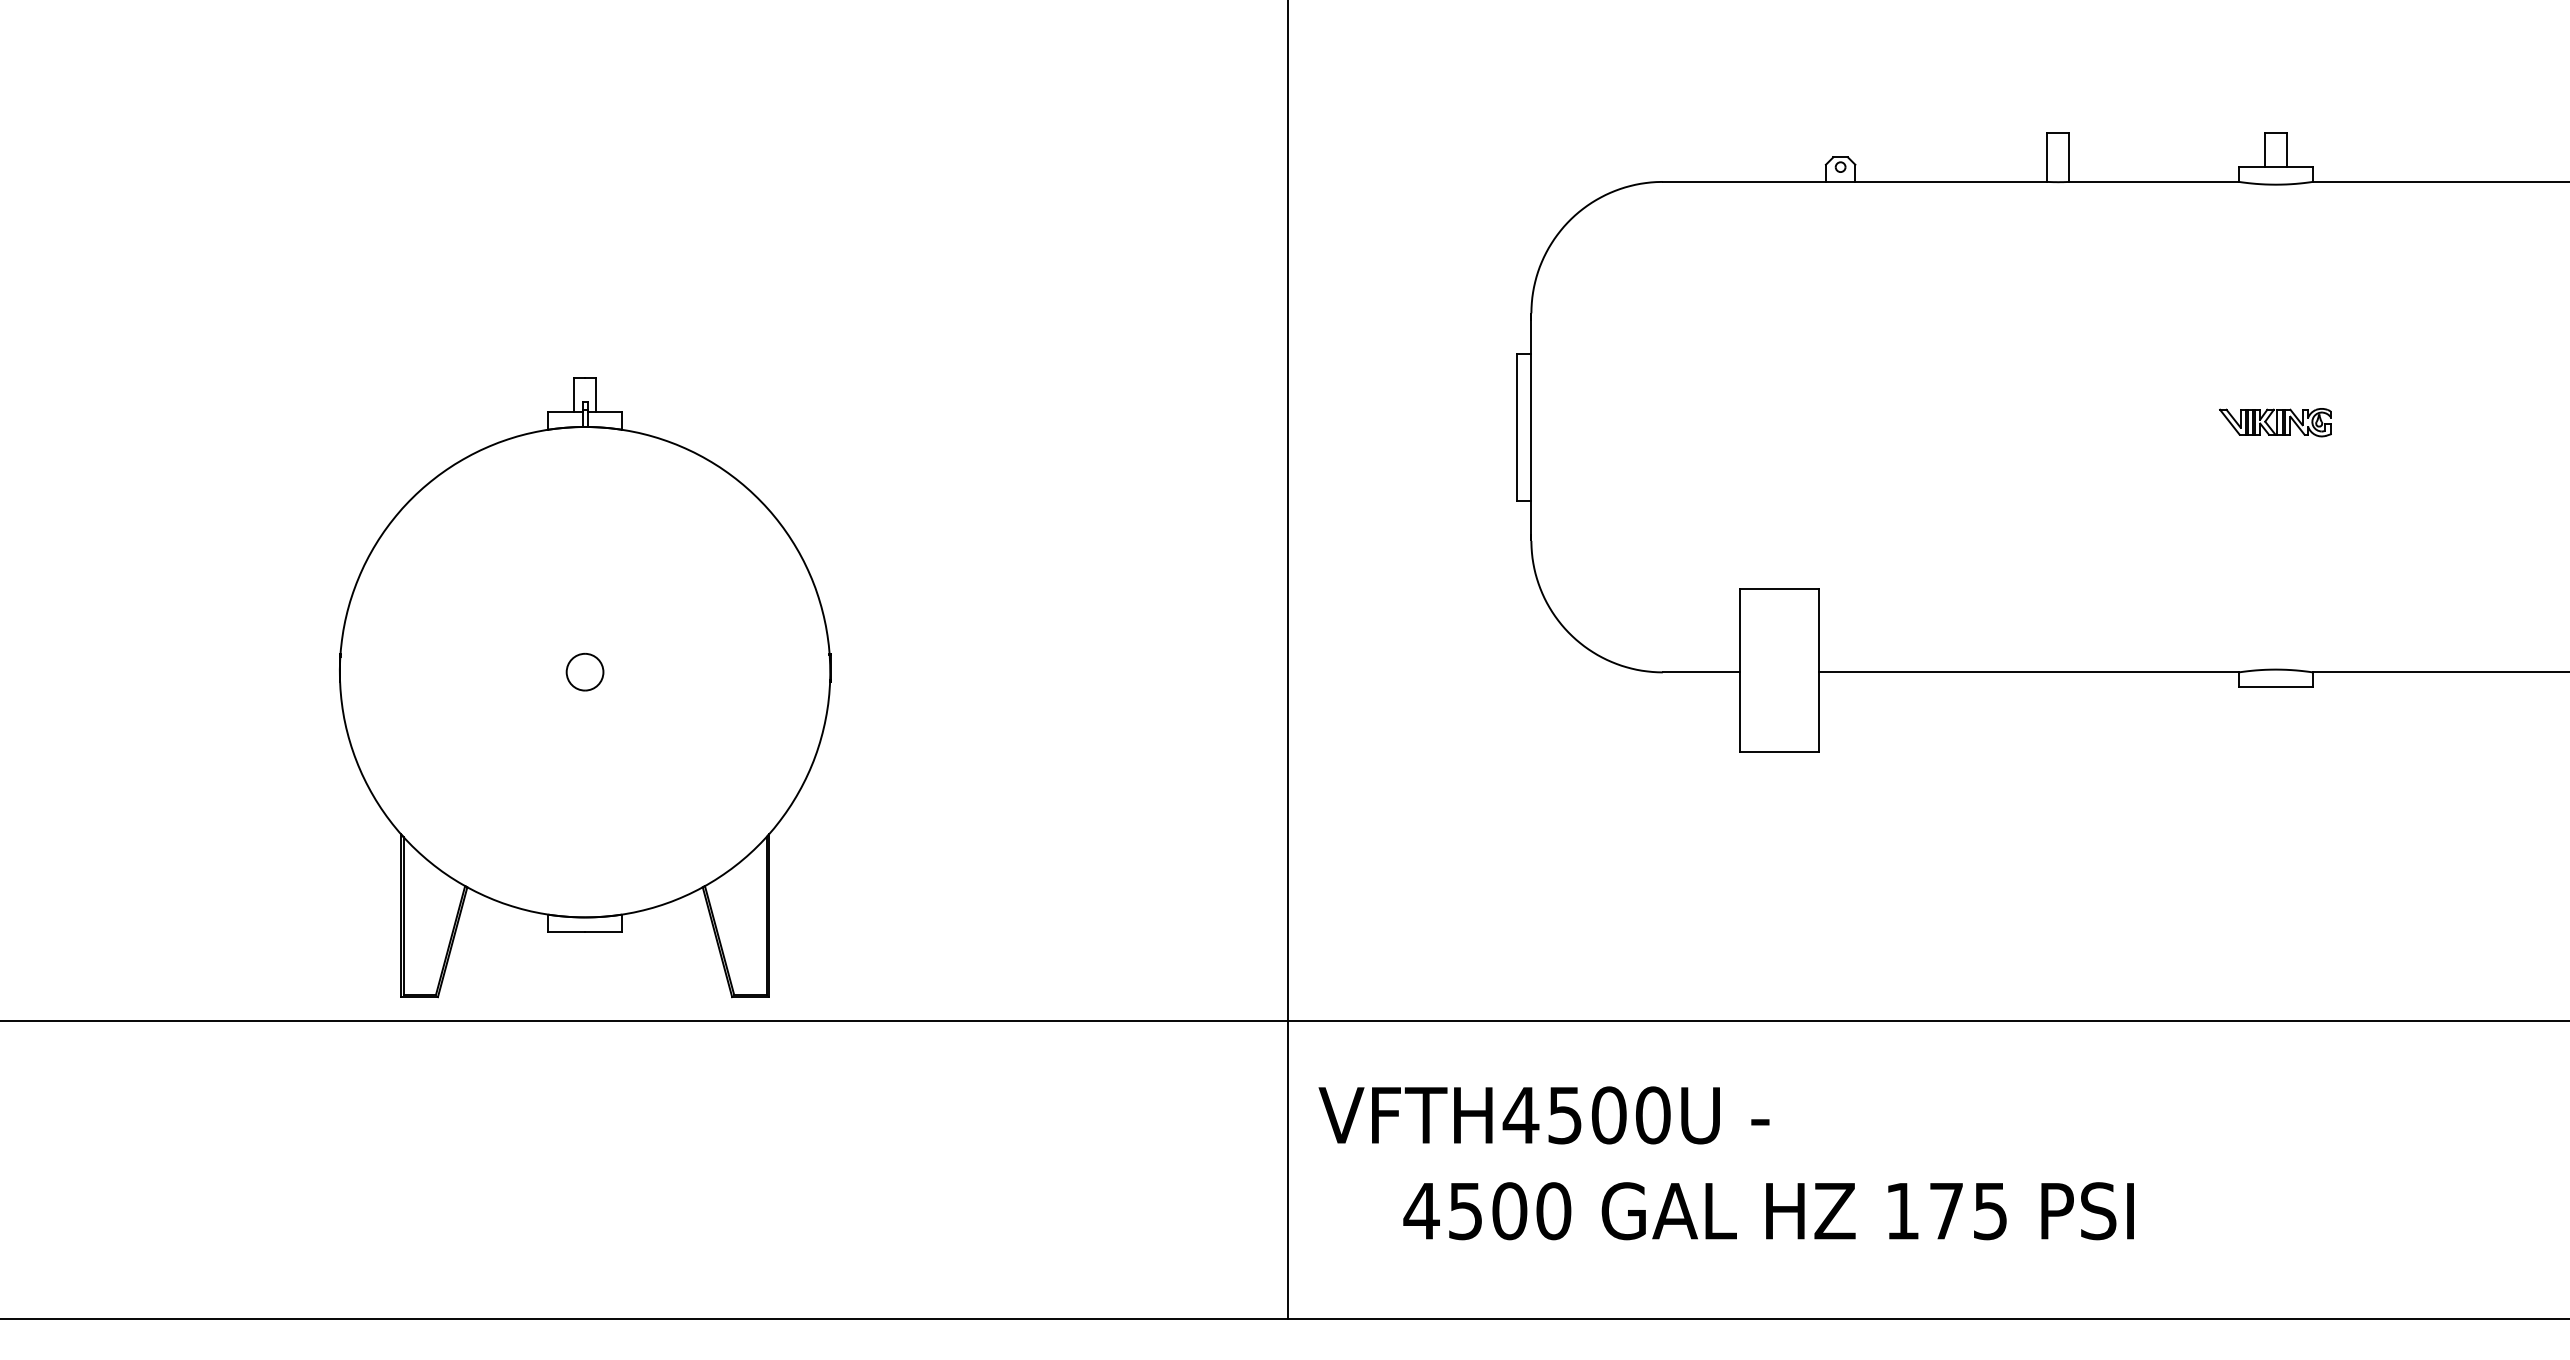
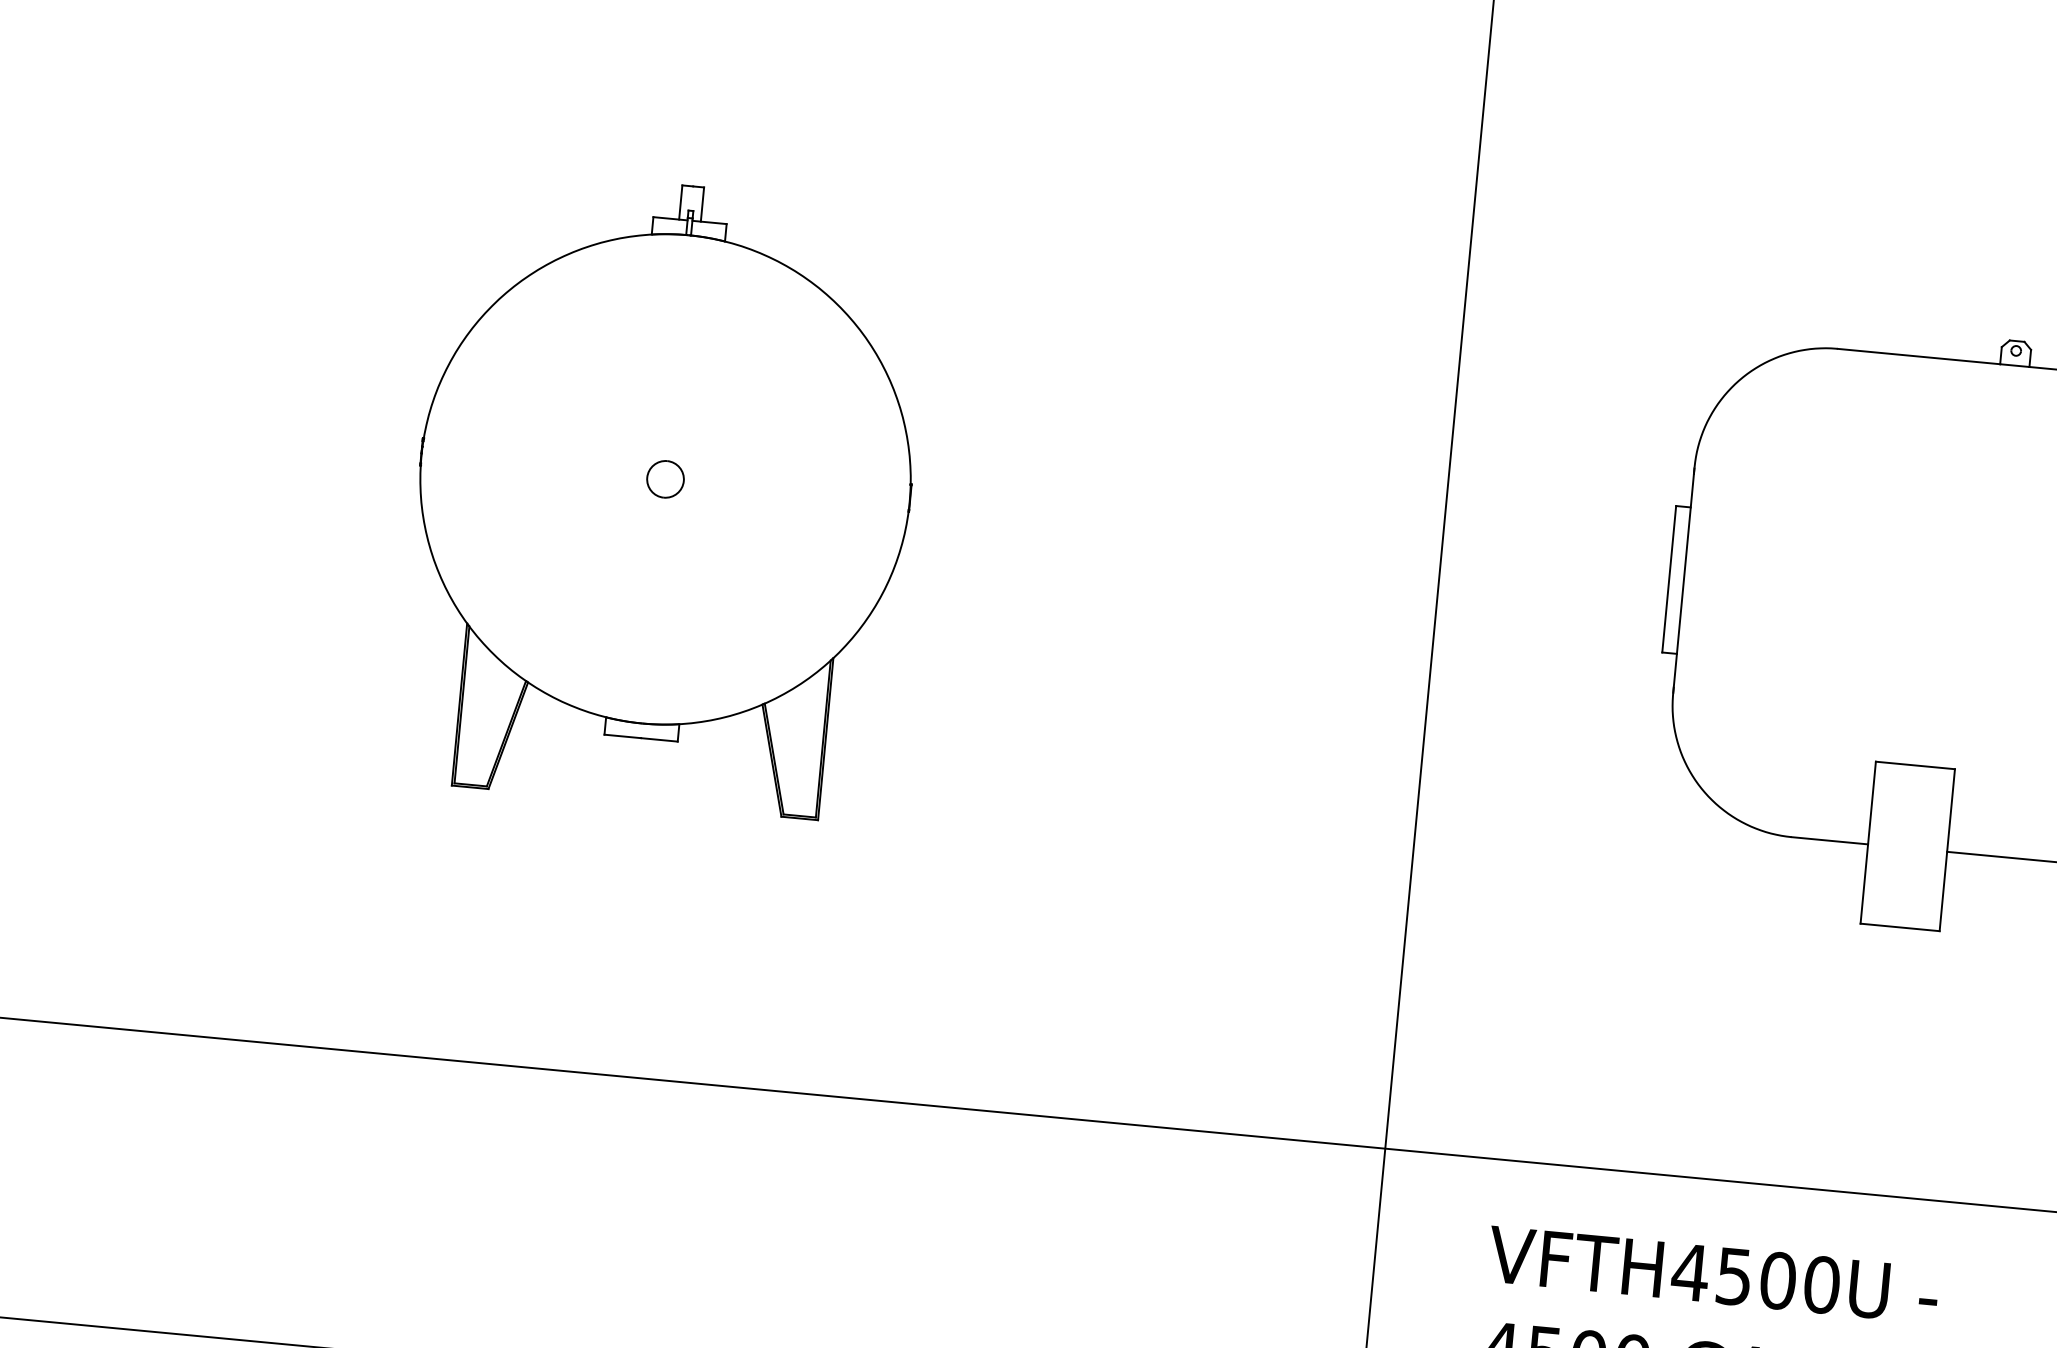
part: (585, 687) -> (664, 494), moved
text: (1543, 1115) -> (1712, 1274), moved

